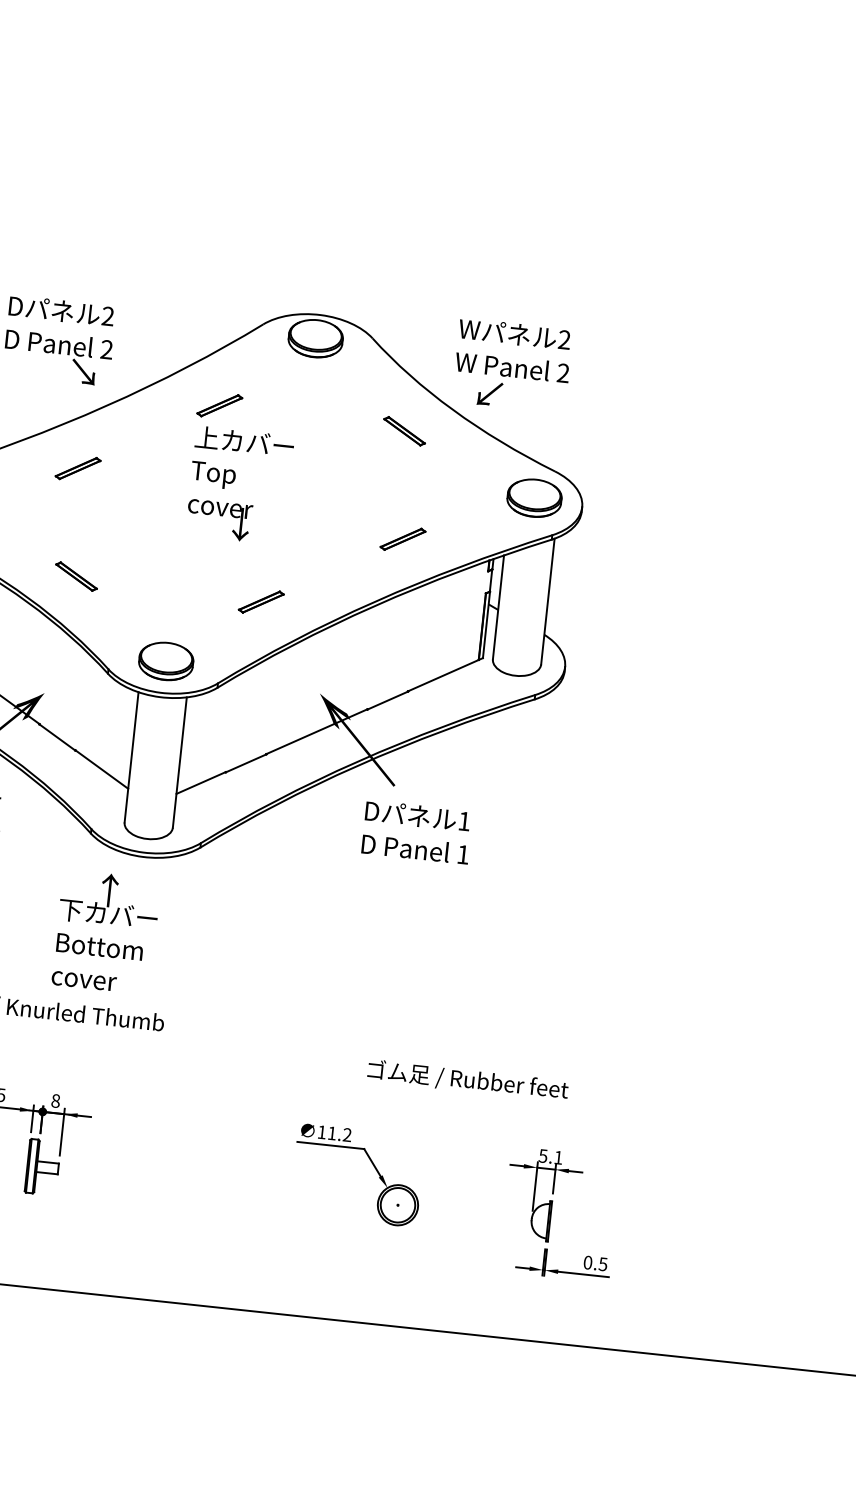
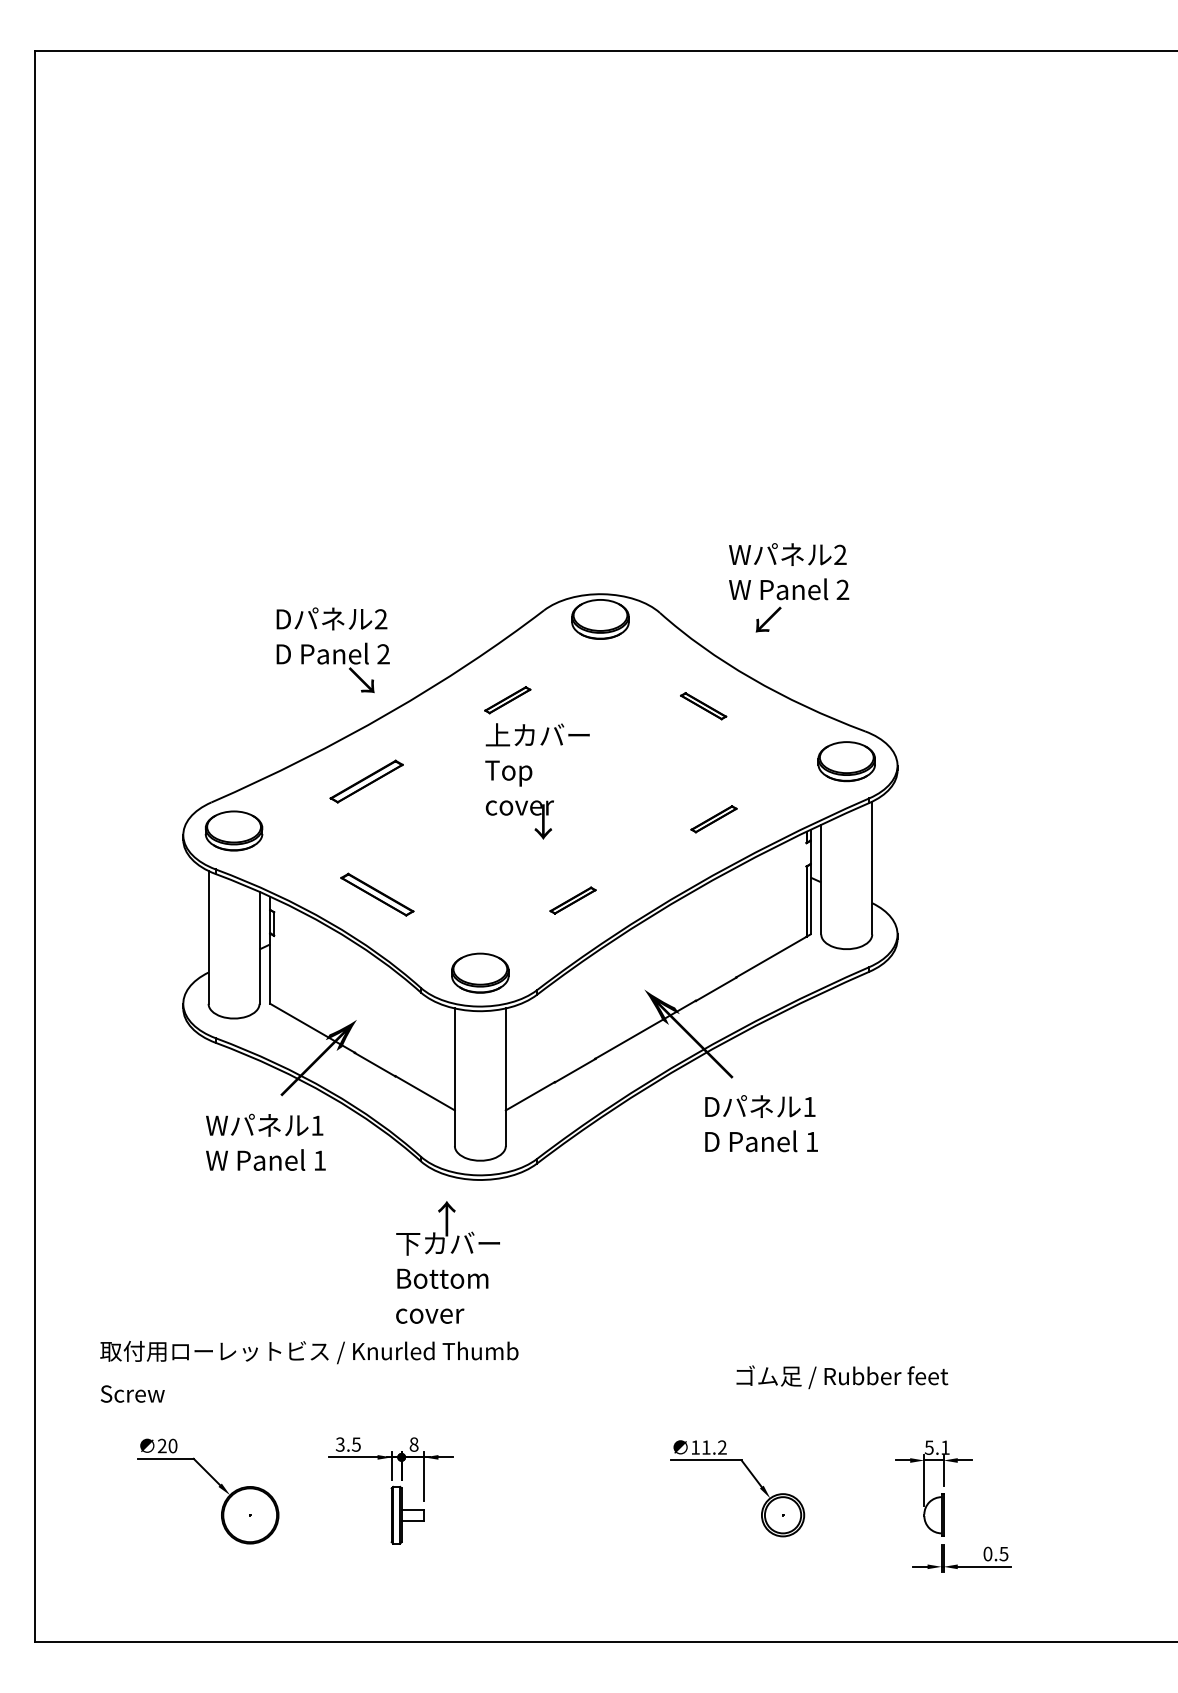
text: (513, 365) -> (789, 587), moved
part: (77, 468) -> (366, 781), size x1.6
part: (75, 576) -> (376, 894), size x1.6

